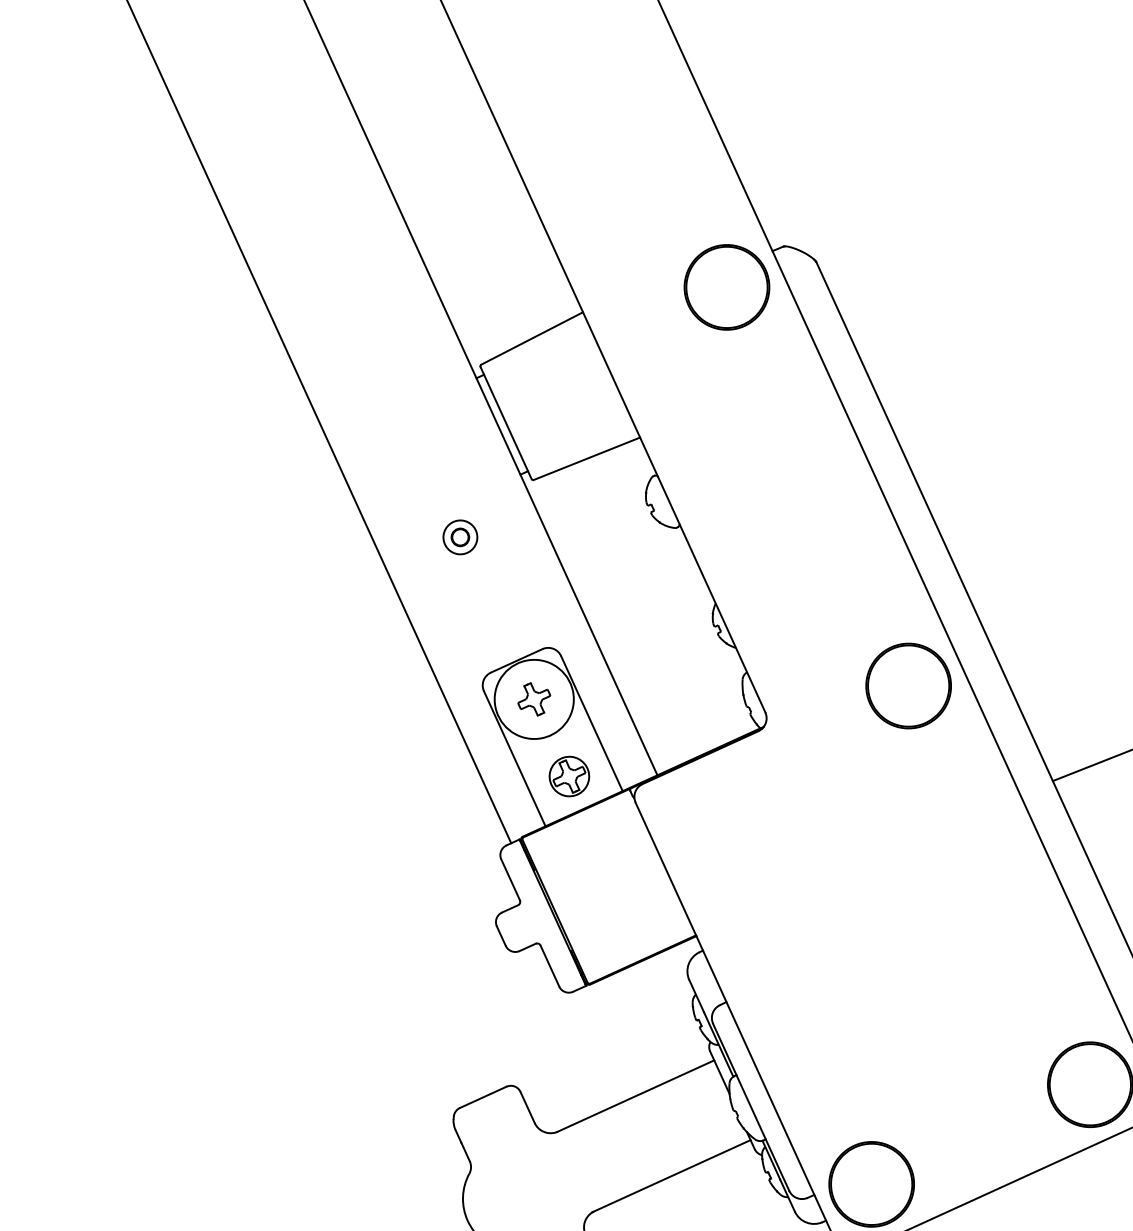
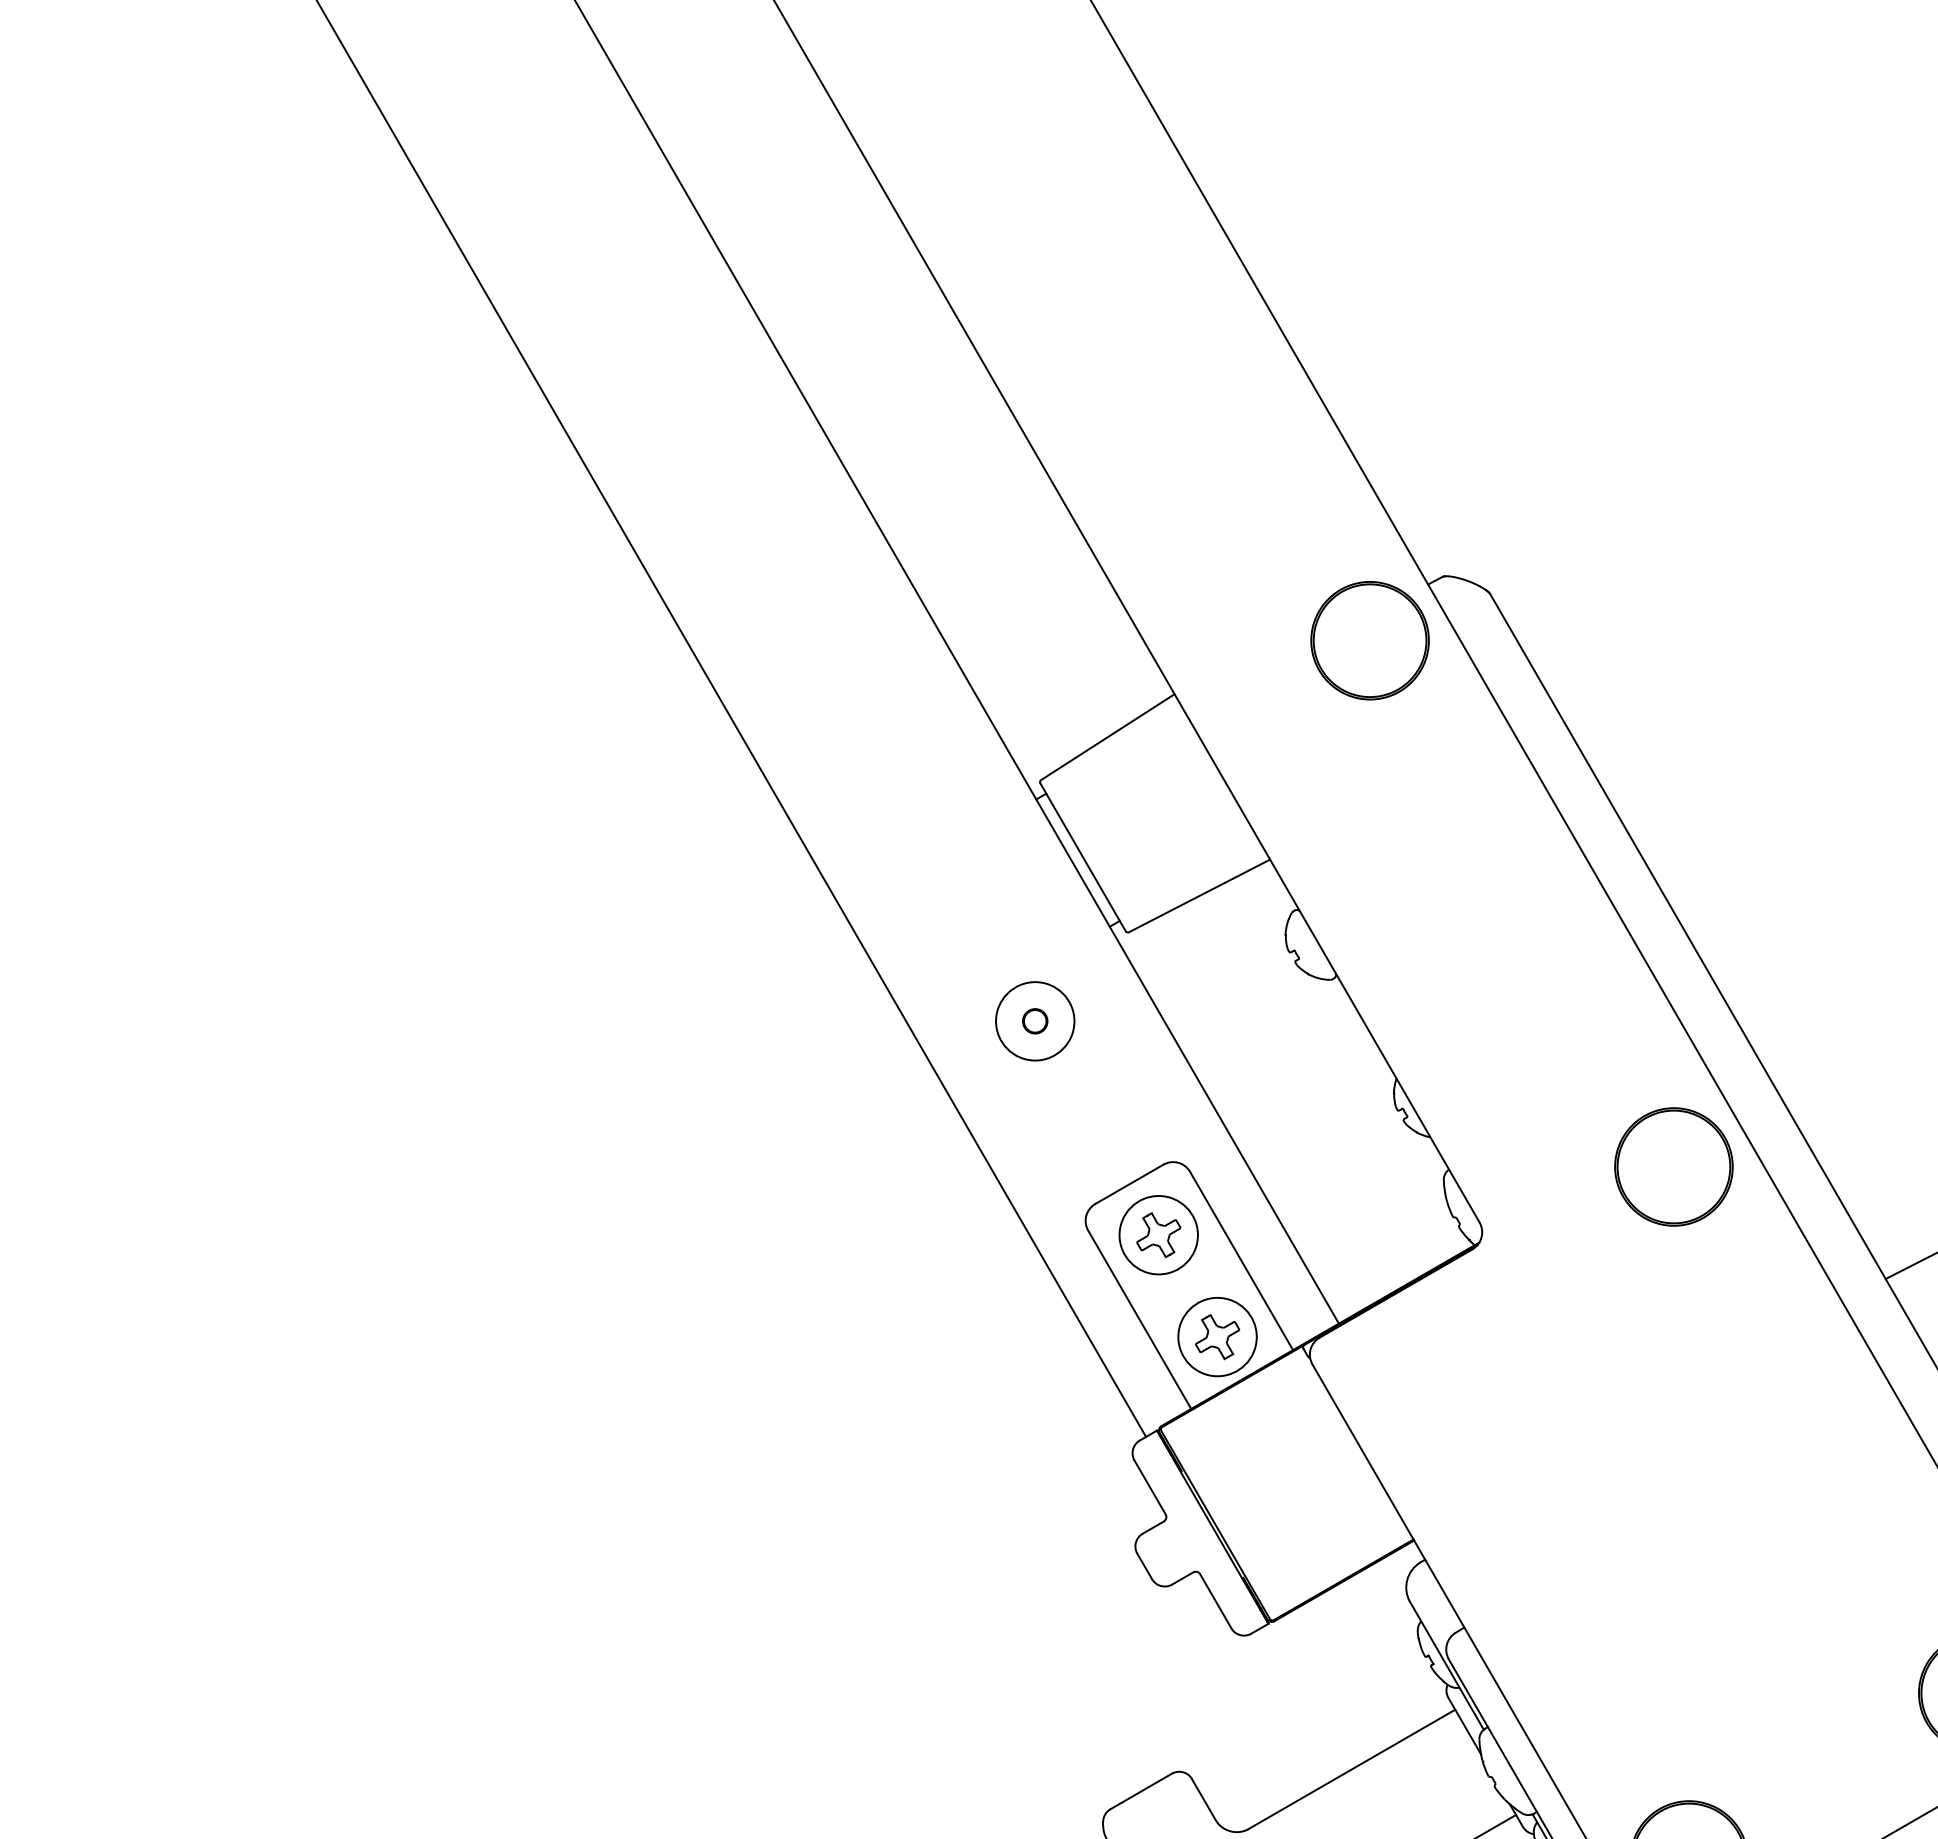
circle: (460, 537) -> (1035, 1021), size x1.67
circle: (534, 699) -> (1158, 1235), size x0.71
circle: (569, 776) -> (1217, 1336), size x1.43

